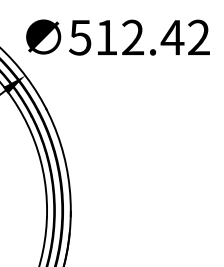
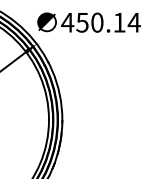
text: (138, 37) -> (100, 22), 512.42 -> 450.14

